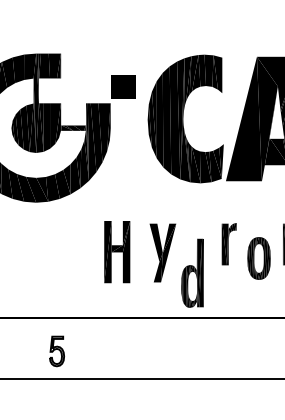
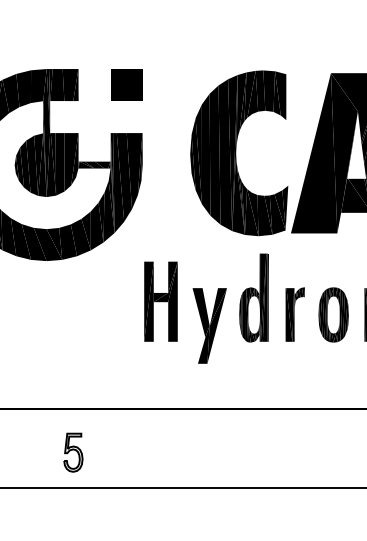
part: (123, 86) -> (126, 84), moved
part: (116, 251) -> (160, 301), moved
part: (258, 258) -> (333, 314), moved
part: (192, 272) -> (253, 297), moved

